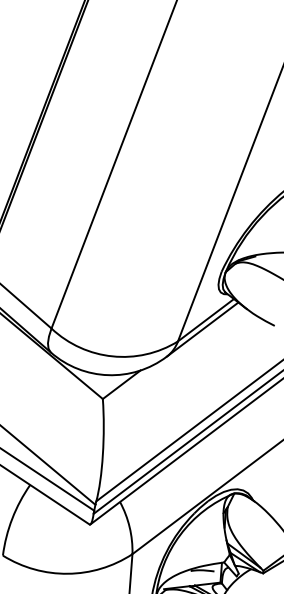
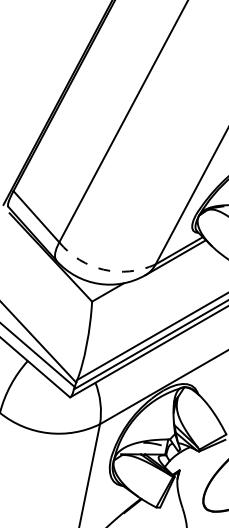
arc: (112, 356) -> (103, 269), solid -> dashed

